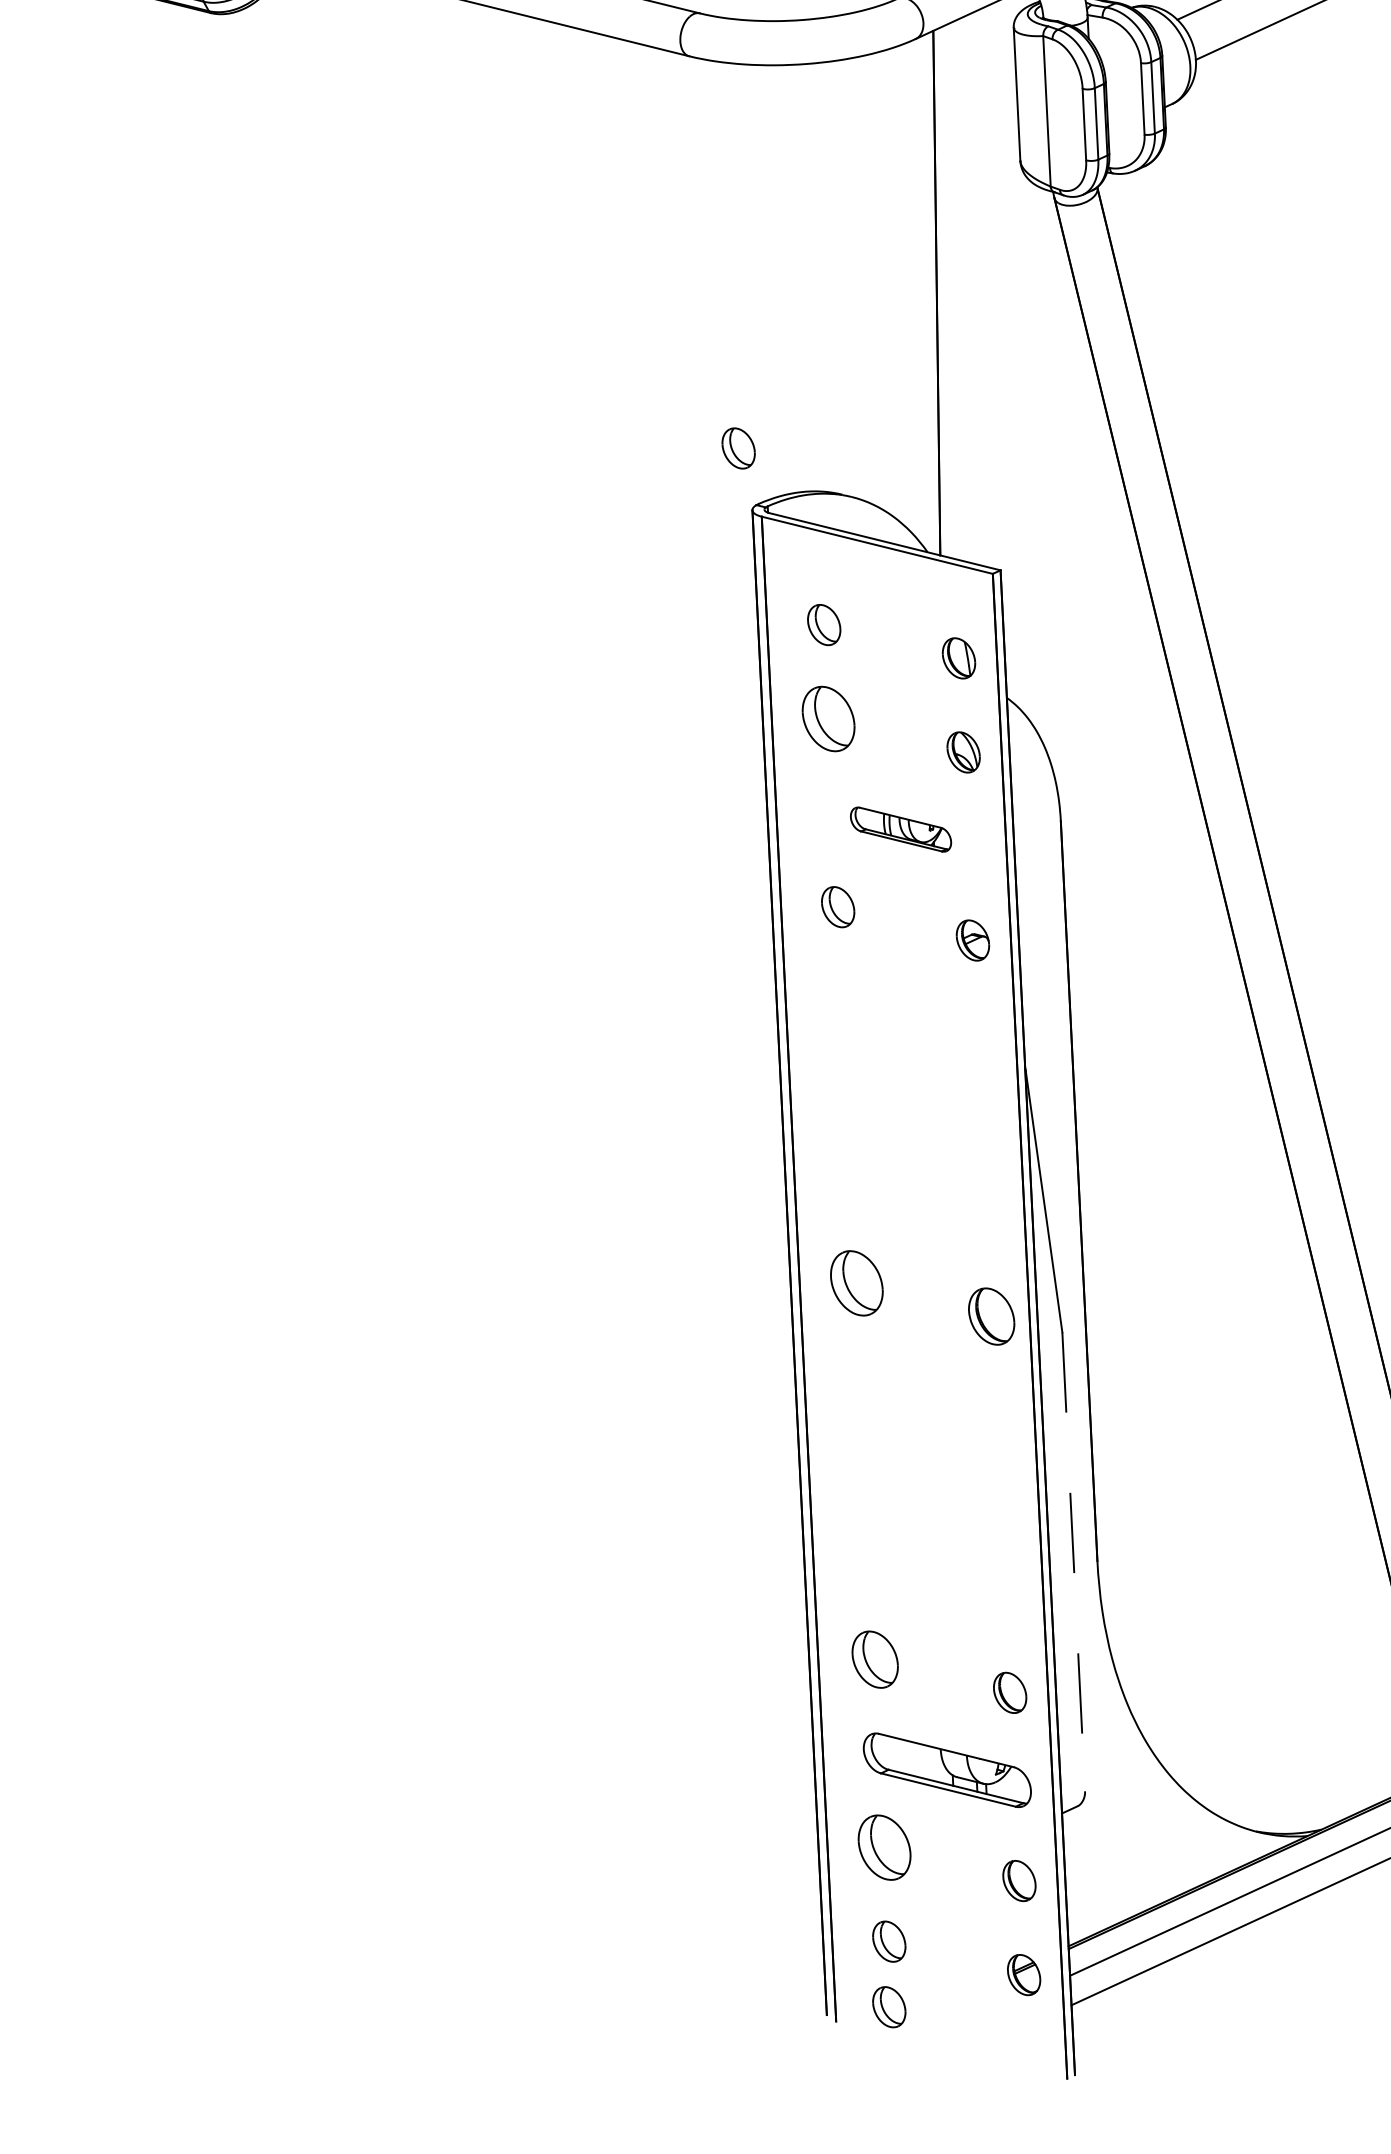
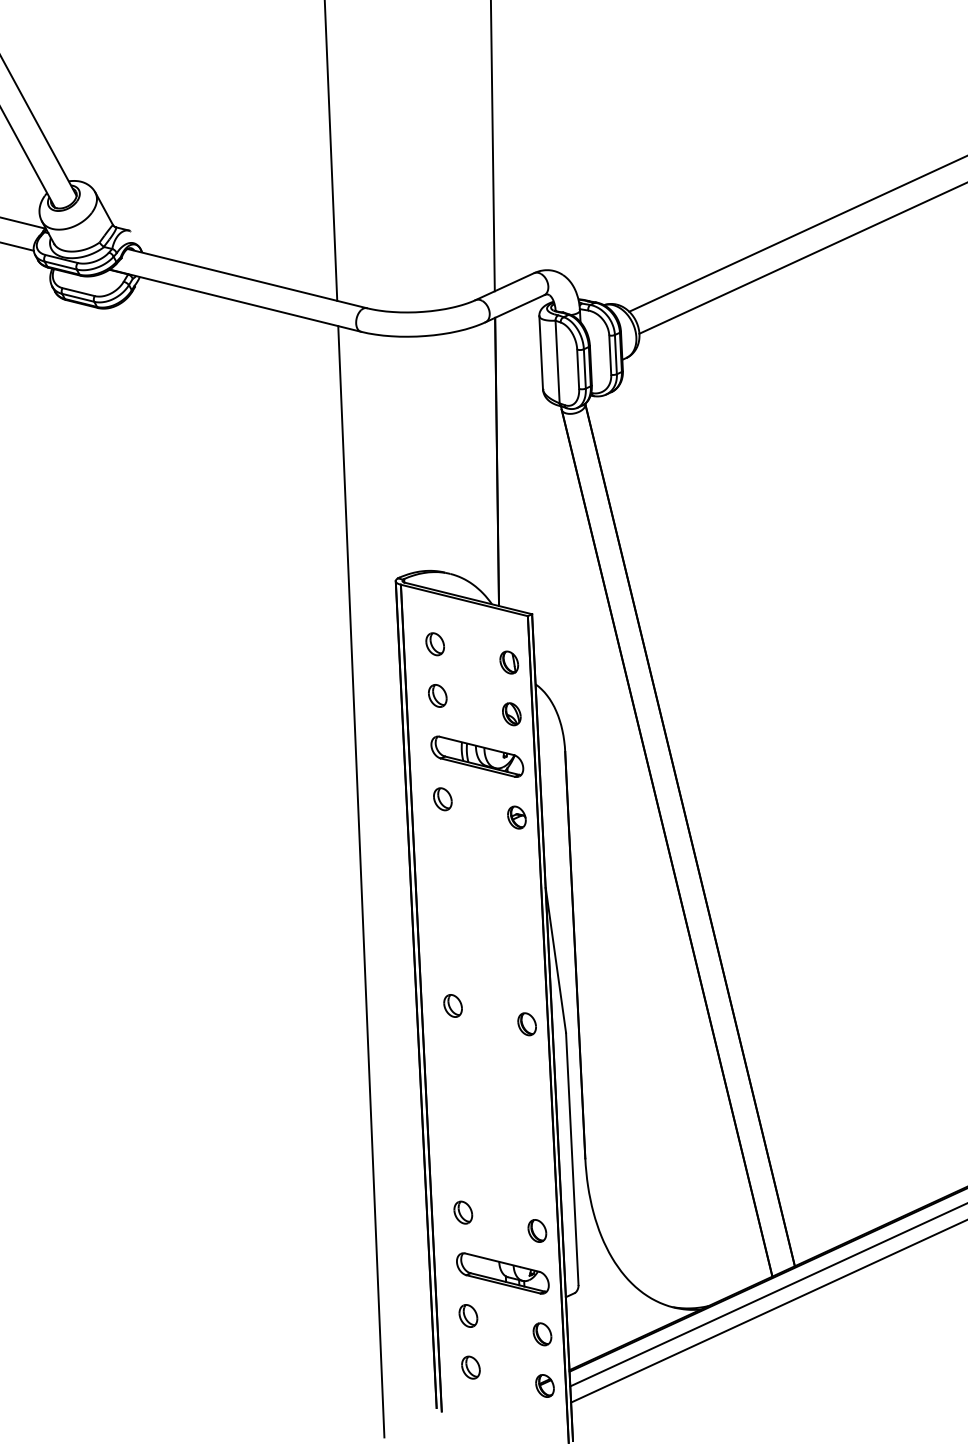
part: (737, 448) -> (387, 547), removed
part: (828, 718) -> (437, 695), size x0.62
part: (901, 829) -> (477, 756), size x1.67
line: (690, 1056) -> (361, 881), added
part: (855, 1282) -> (452, 1005), size x0.62
part: (990, 1317) -> (526, 1024), size x0.71
line: (1074, 1562) -> (572, 1159), dashed -> solid
part: (875, 1659) -> (463, 1212), size x0.71
part: (884, 1846) -> (468, 1315), size x0.62
part: (888, 2006) -> (470, 1403), removed

